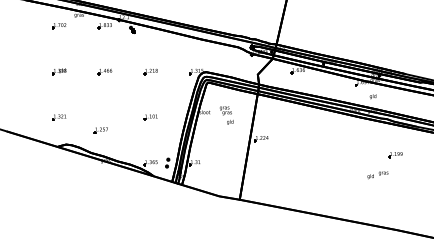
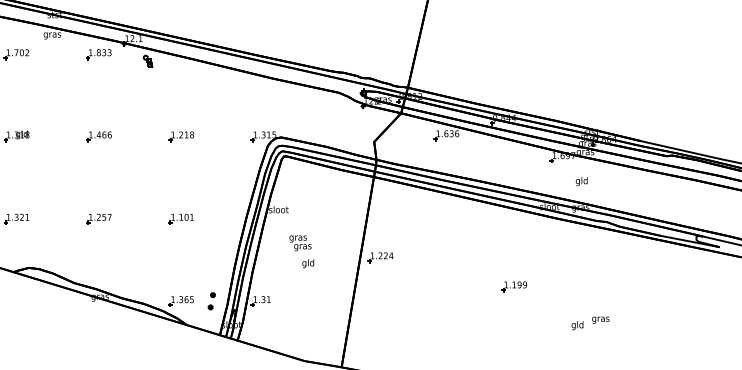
text: (226, 115) -> (301, 251), moved
part: (100, 130) -> (97, 219), moved
part: (395, 155) -> (514, 287), moved

